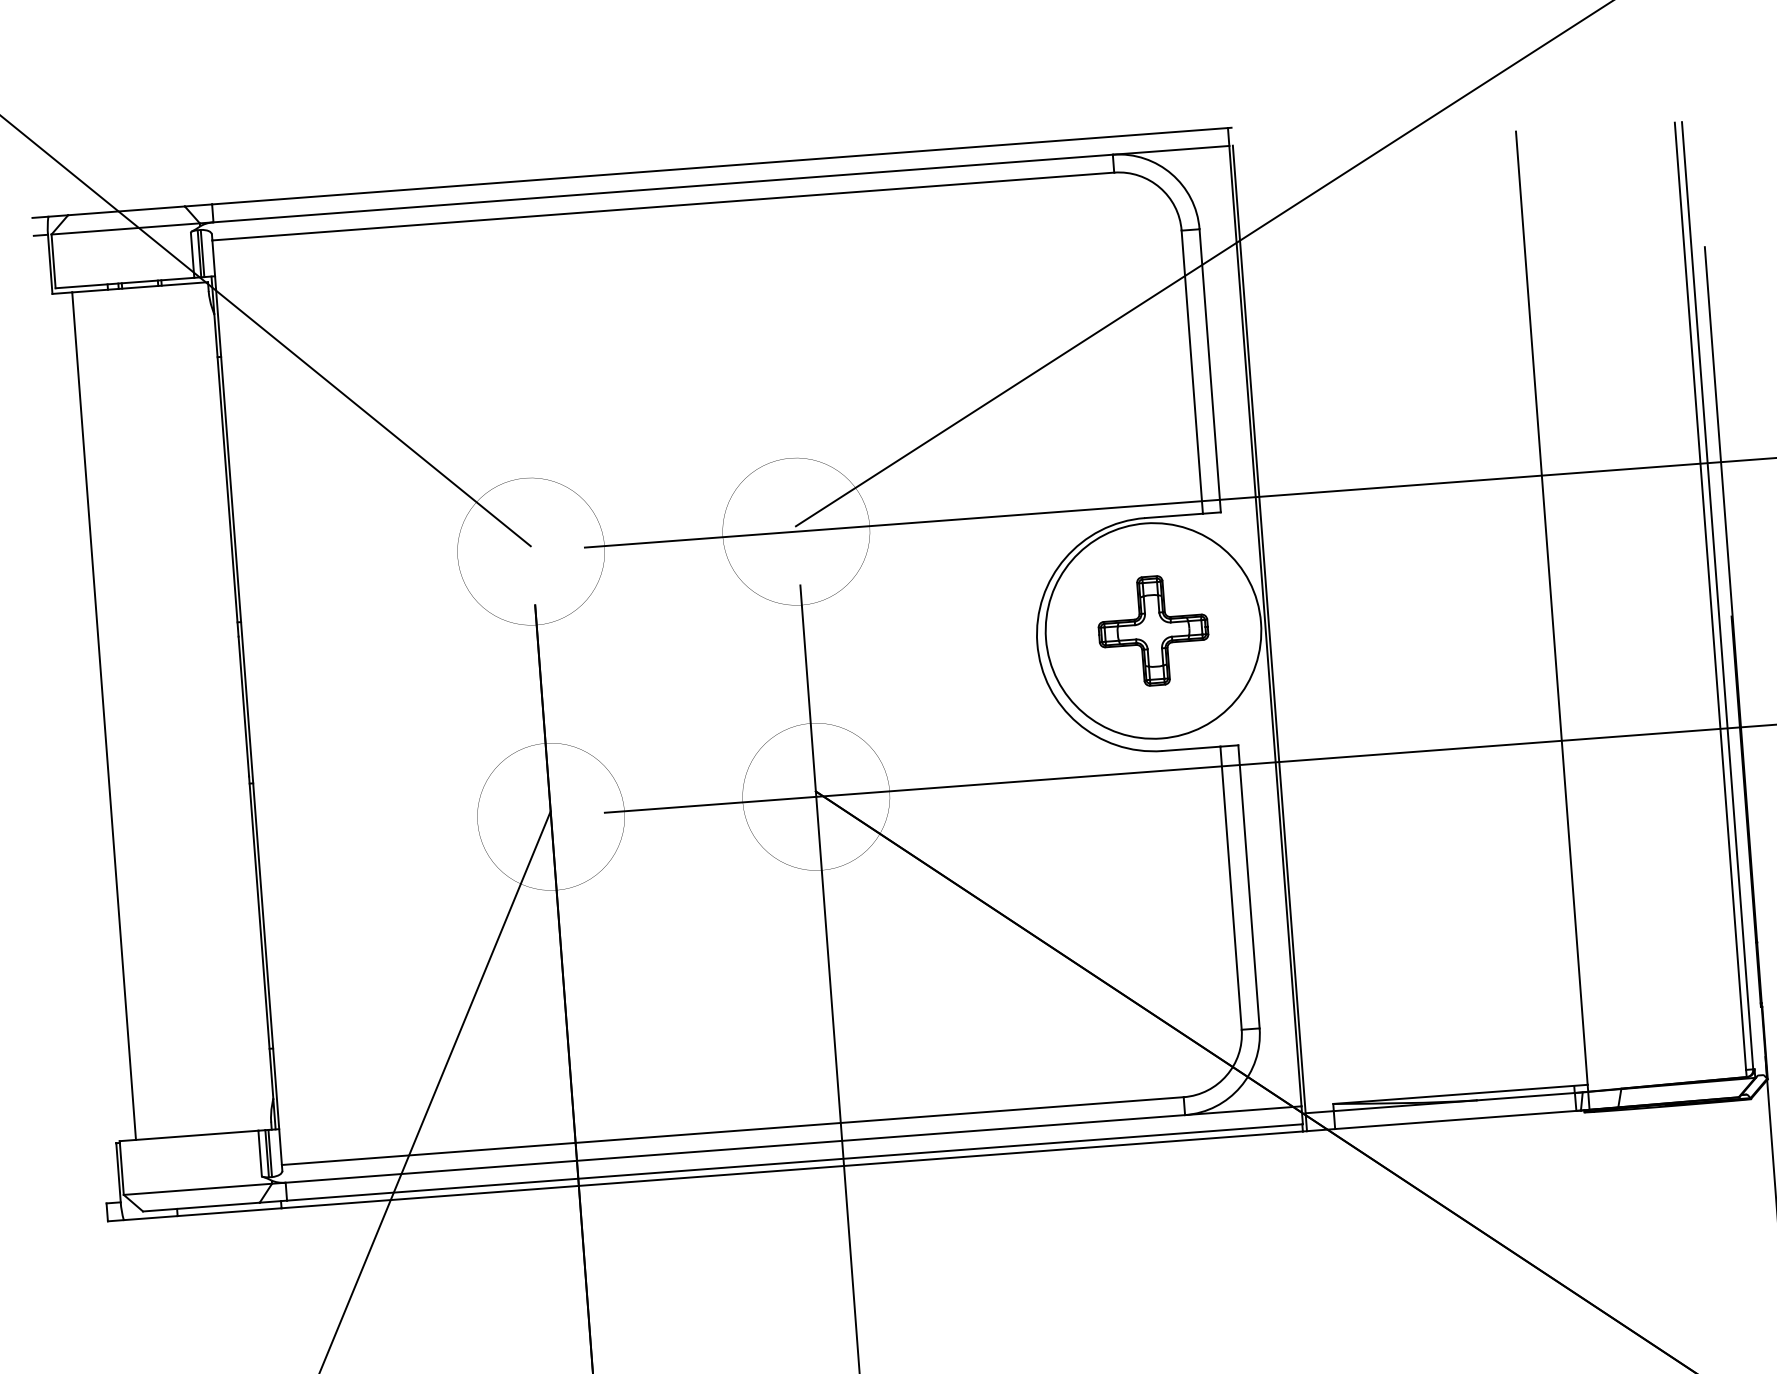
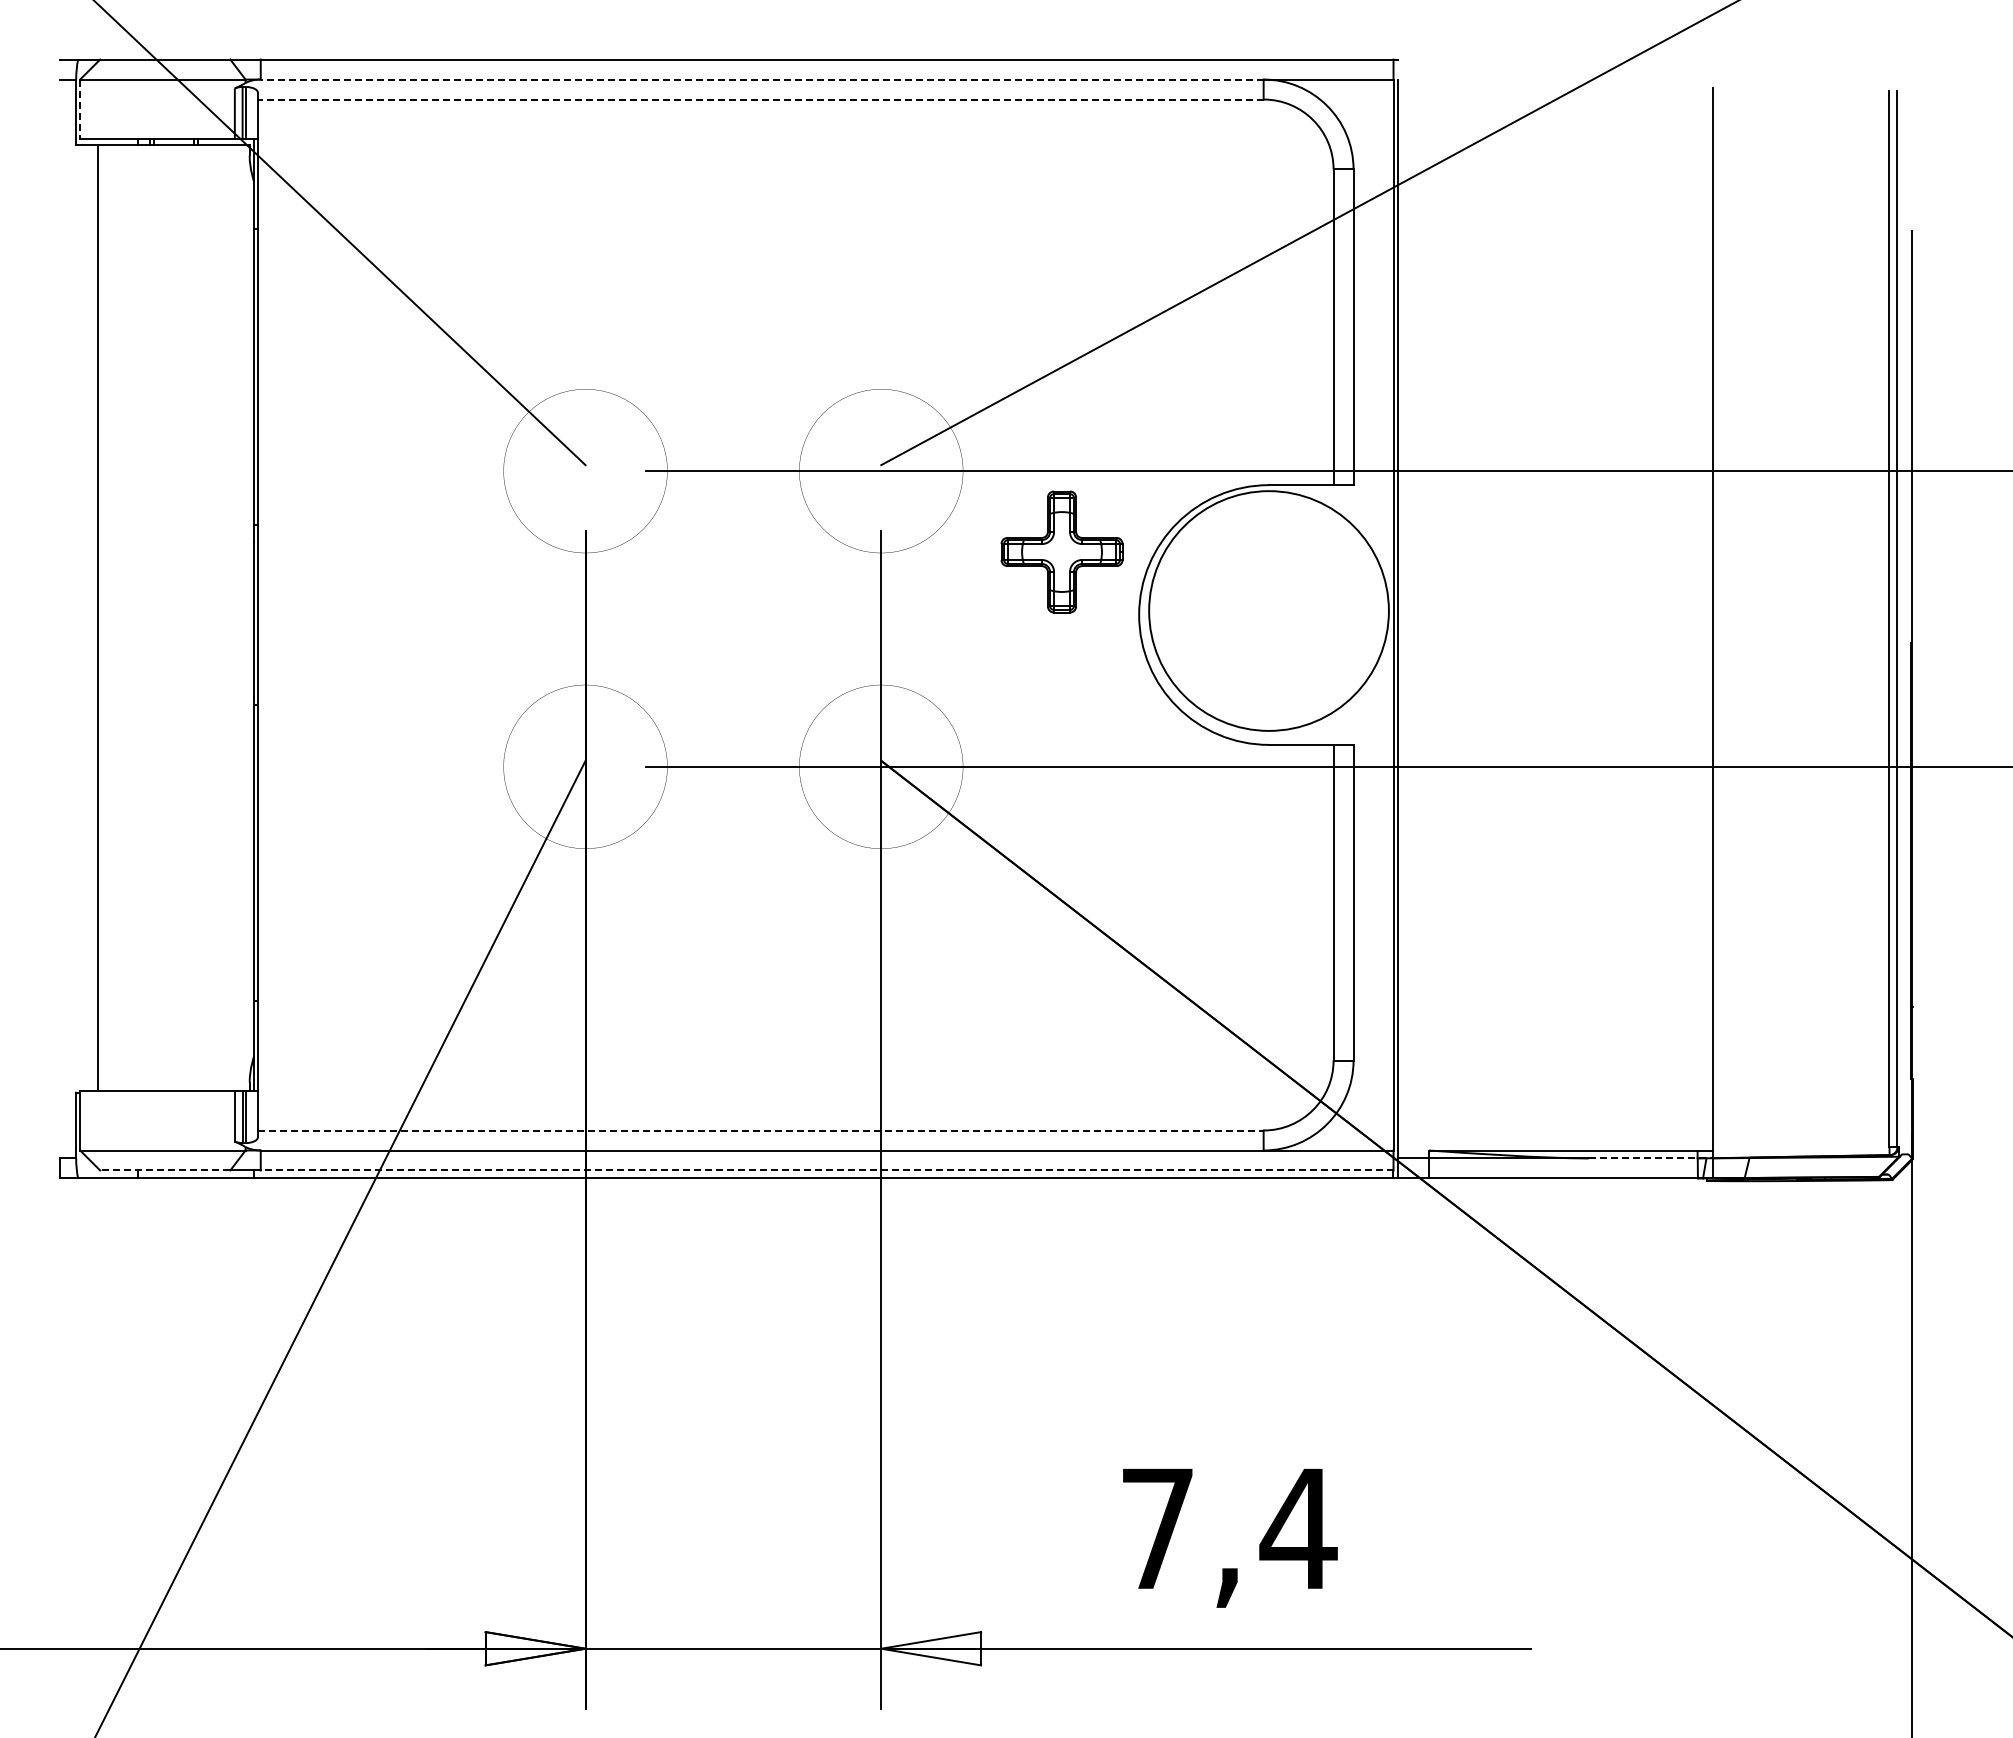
line: (662, 188) -> (761, 79), solid -> dashed
line: (662, 206) -> (760, 99), solid -> dashed
line: (53, 261) -> (80, 109), solid -> dashed
part: (1153, 630) -> (1061, 551), moved
line: (1532, 1096) -> (1650, 1158), solid -> dashed
line: (732, 1131) -> (760, 1130), solid -> dashed
line: (794, 1162) -> (826, 1170), solid -> dashed
line: (200, 1207) -> (164, 1170), solid -> dashed

